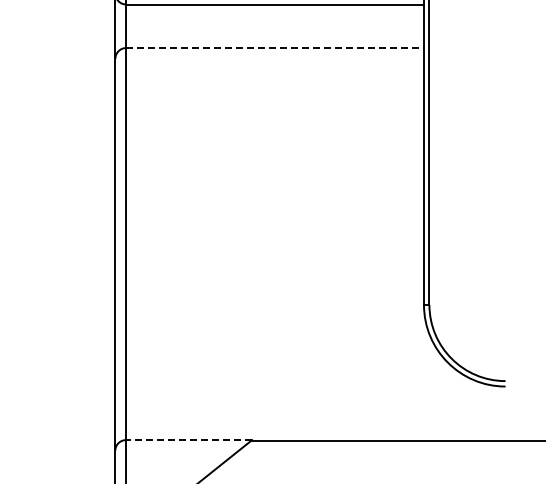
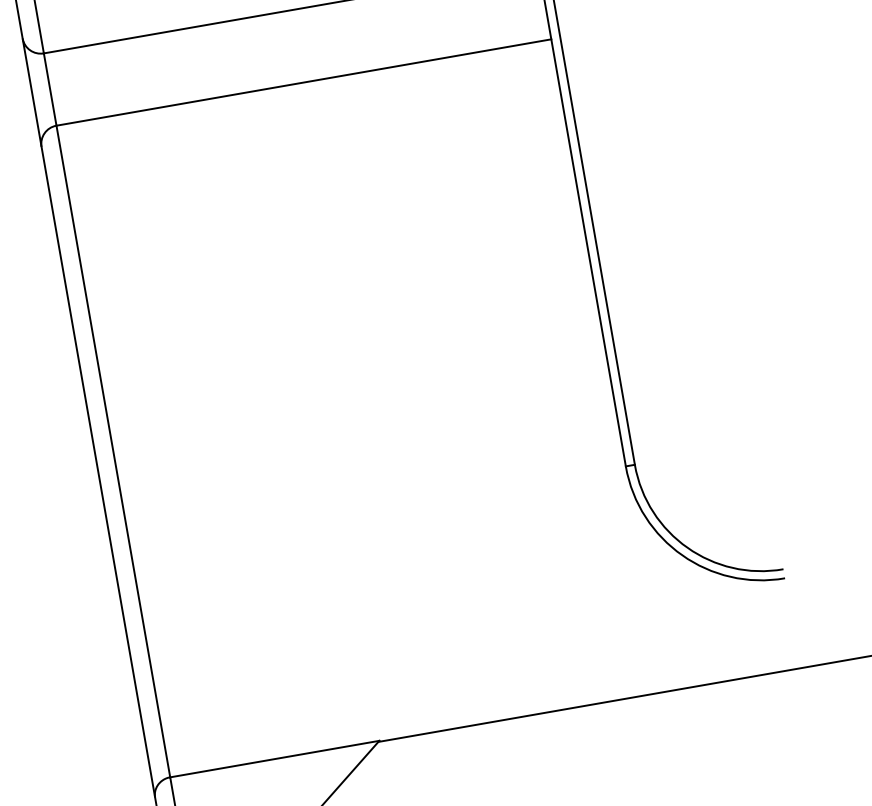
line: (275, 48) -> (304, 83), dashed -> solid
line: (189, 440) -> (275, 759), dashed -> solid

